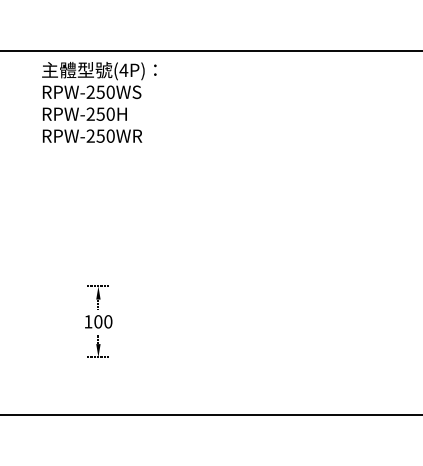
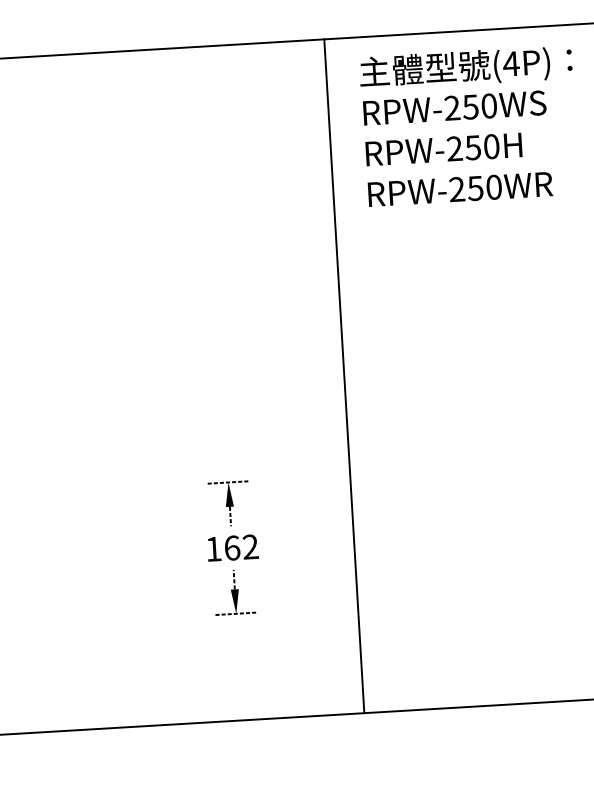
text: (99, 101) -> (469, 124), moved
line: (164, 232) -> (344, 375), added
text: (103, 321) -> (241, 546), 100 -> 162

